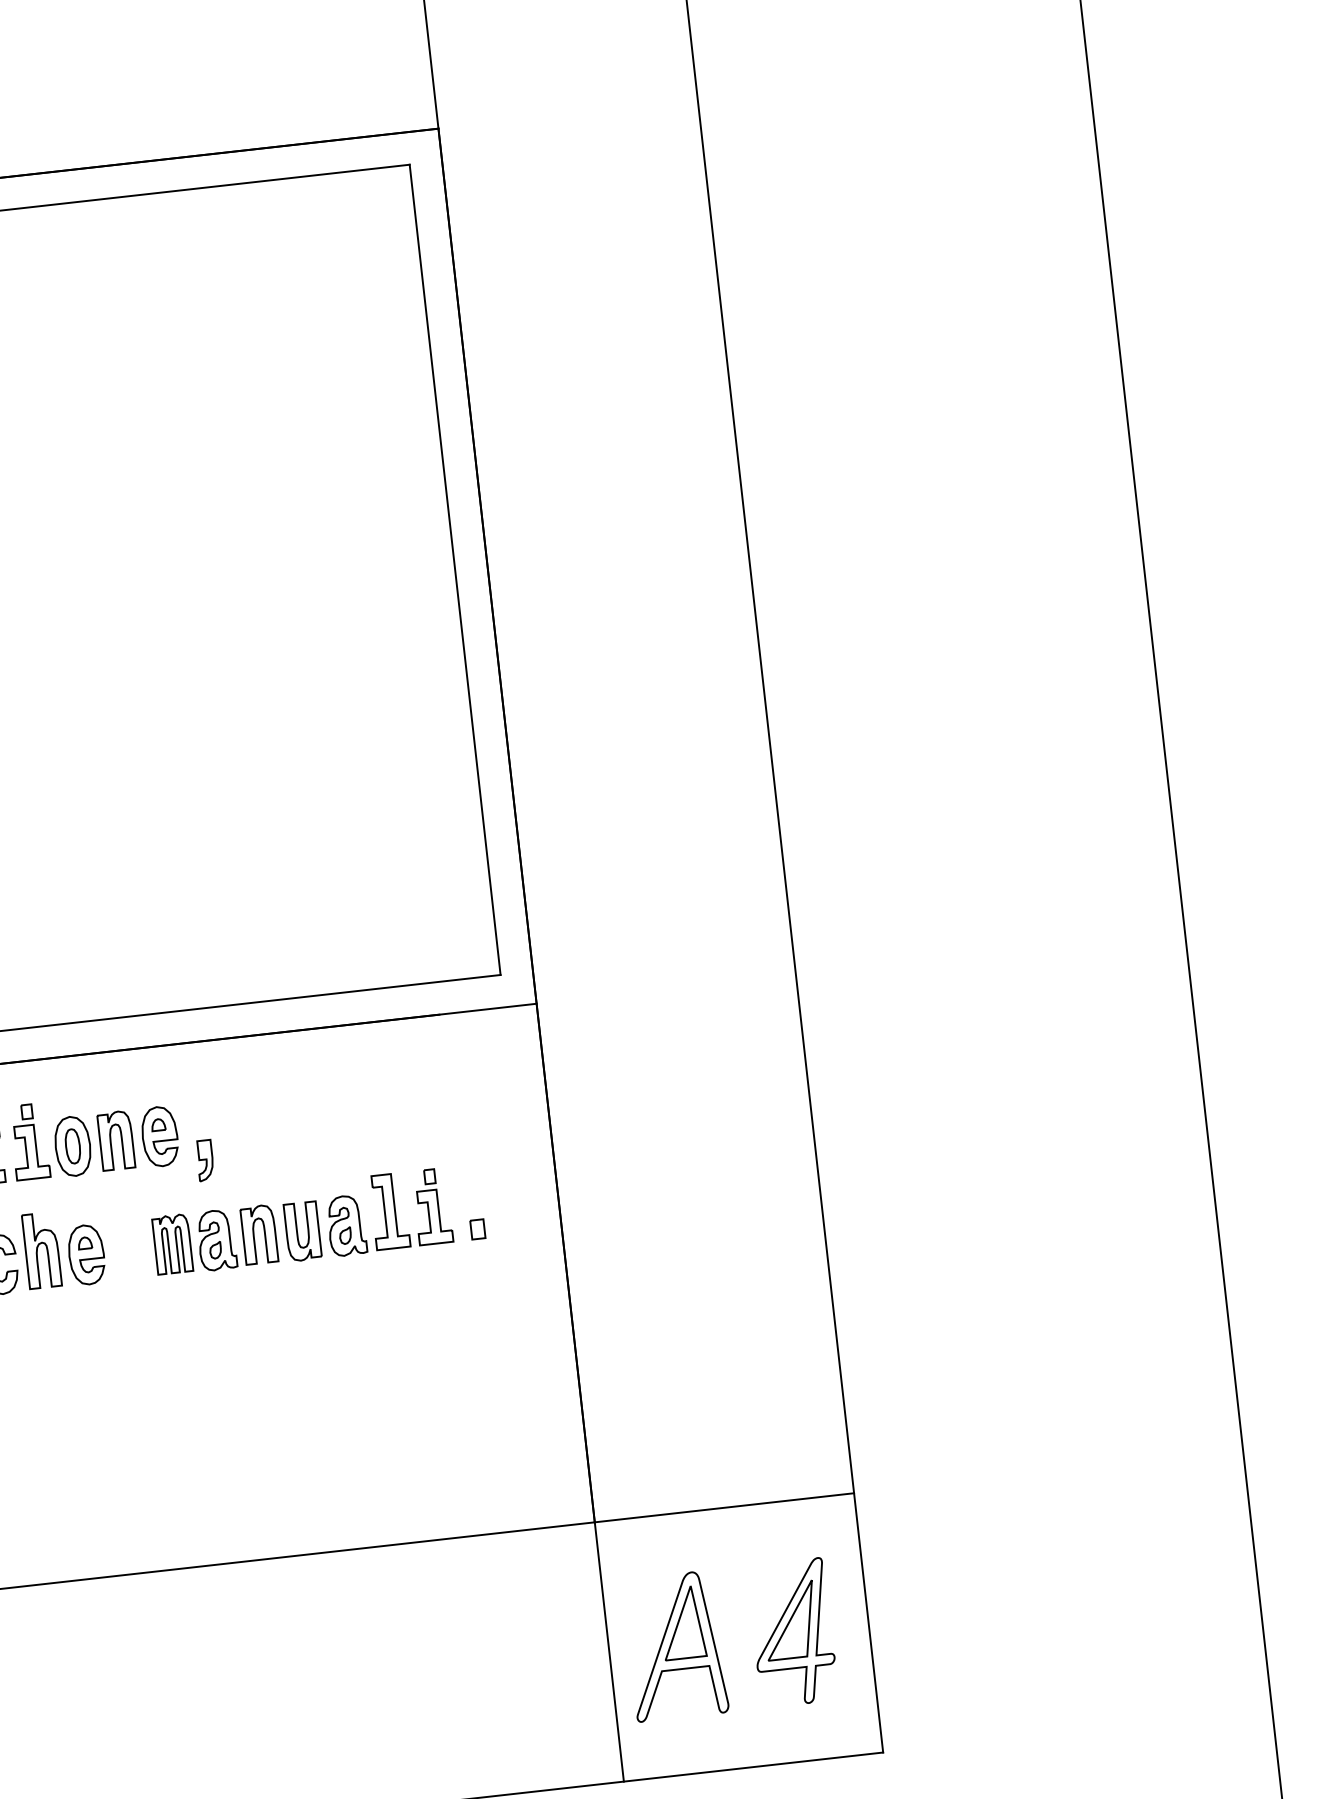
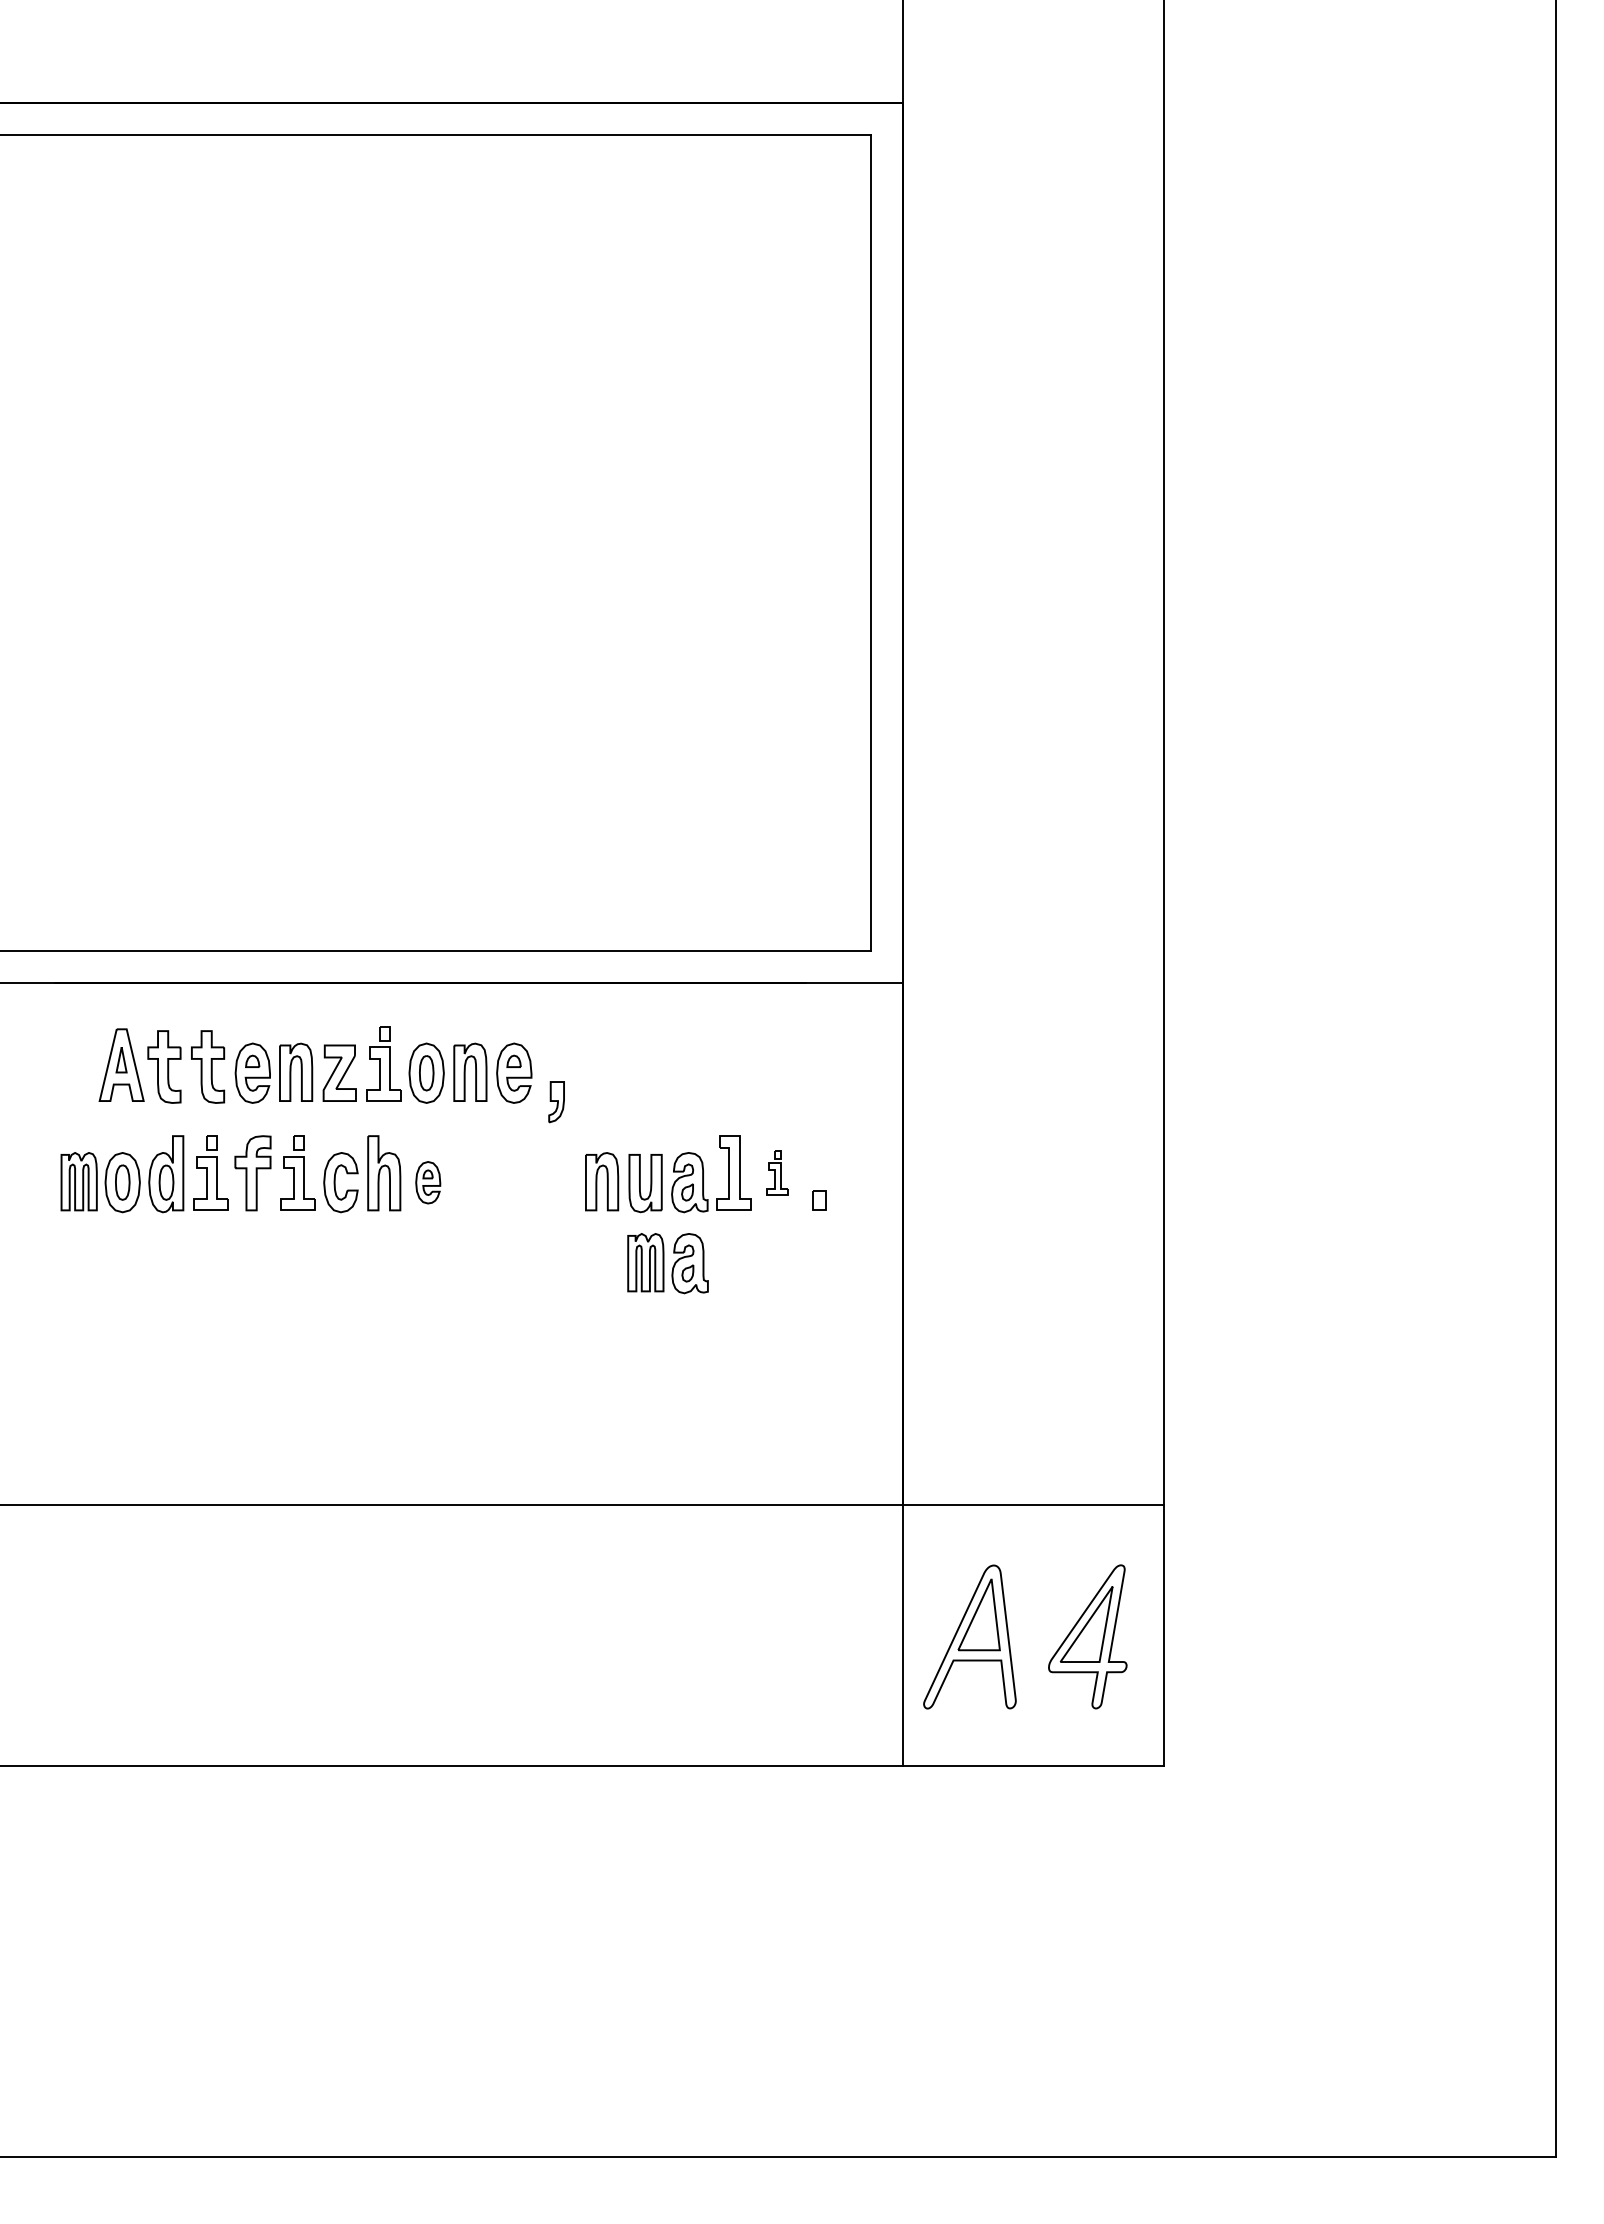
part: (432, 1205) -> (777, 1172), size x0.6
part: (194, 1242) -> (667, 1263), moved
part: (86, 1254) -> (428, 1182), size x0.7

